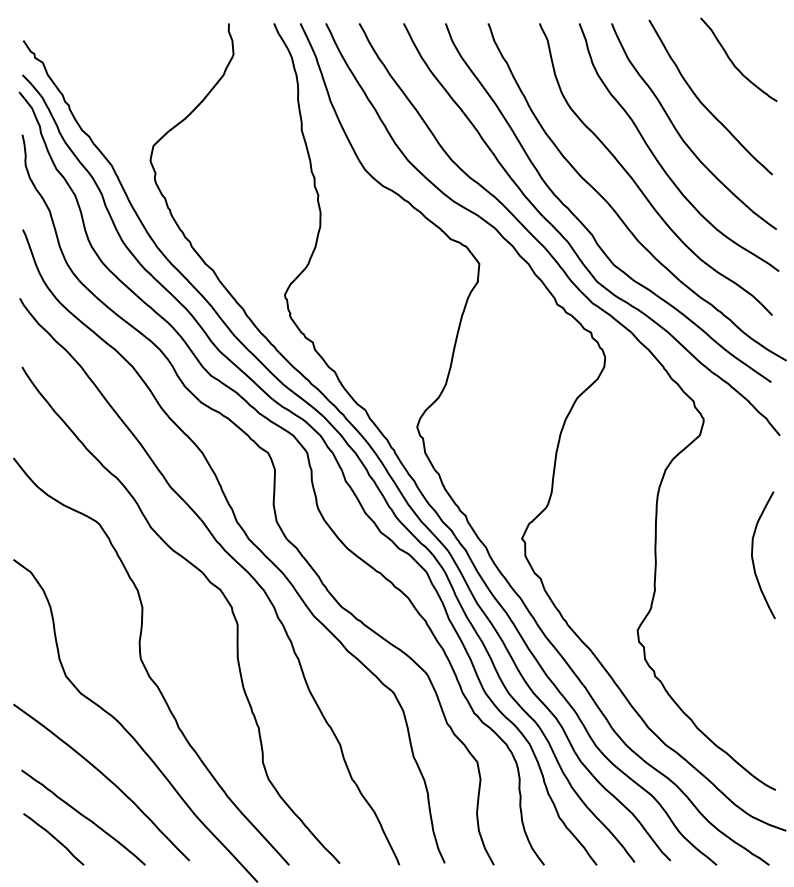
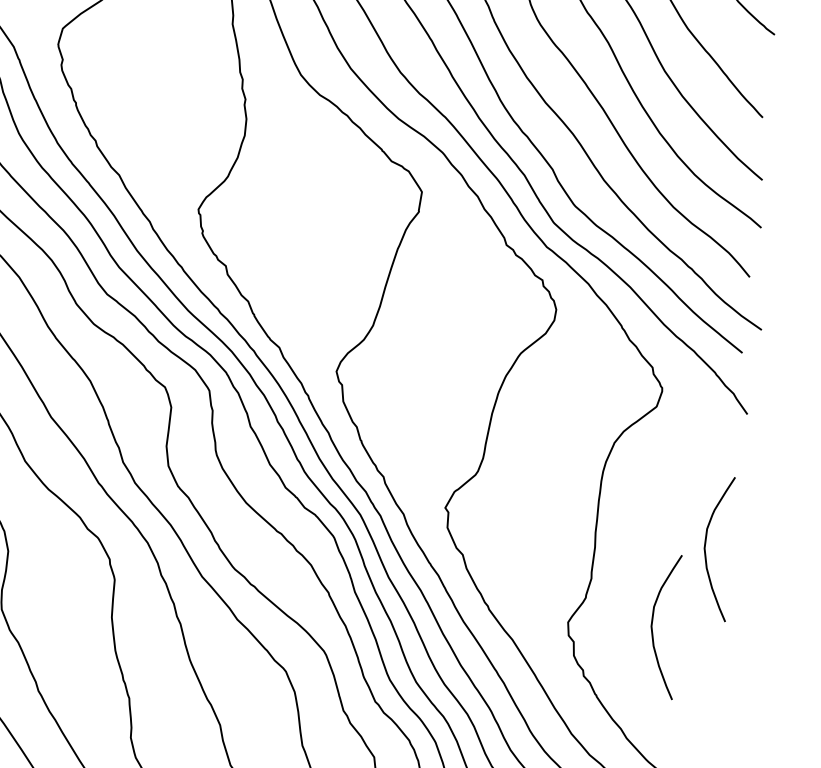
curve: (712, 629) -> (653, 628), added

